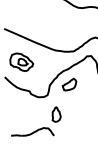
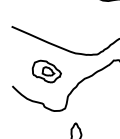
part: (21, 61) -> (46, 70), moved
part: (69, 84) -> (92, 95), removed

